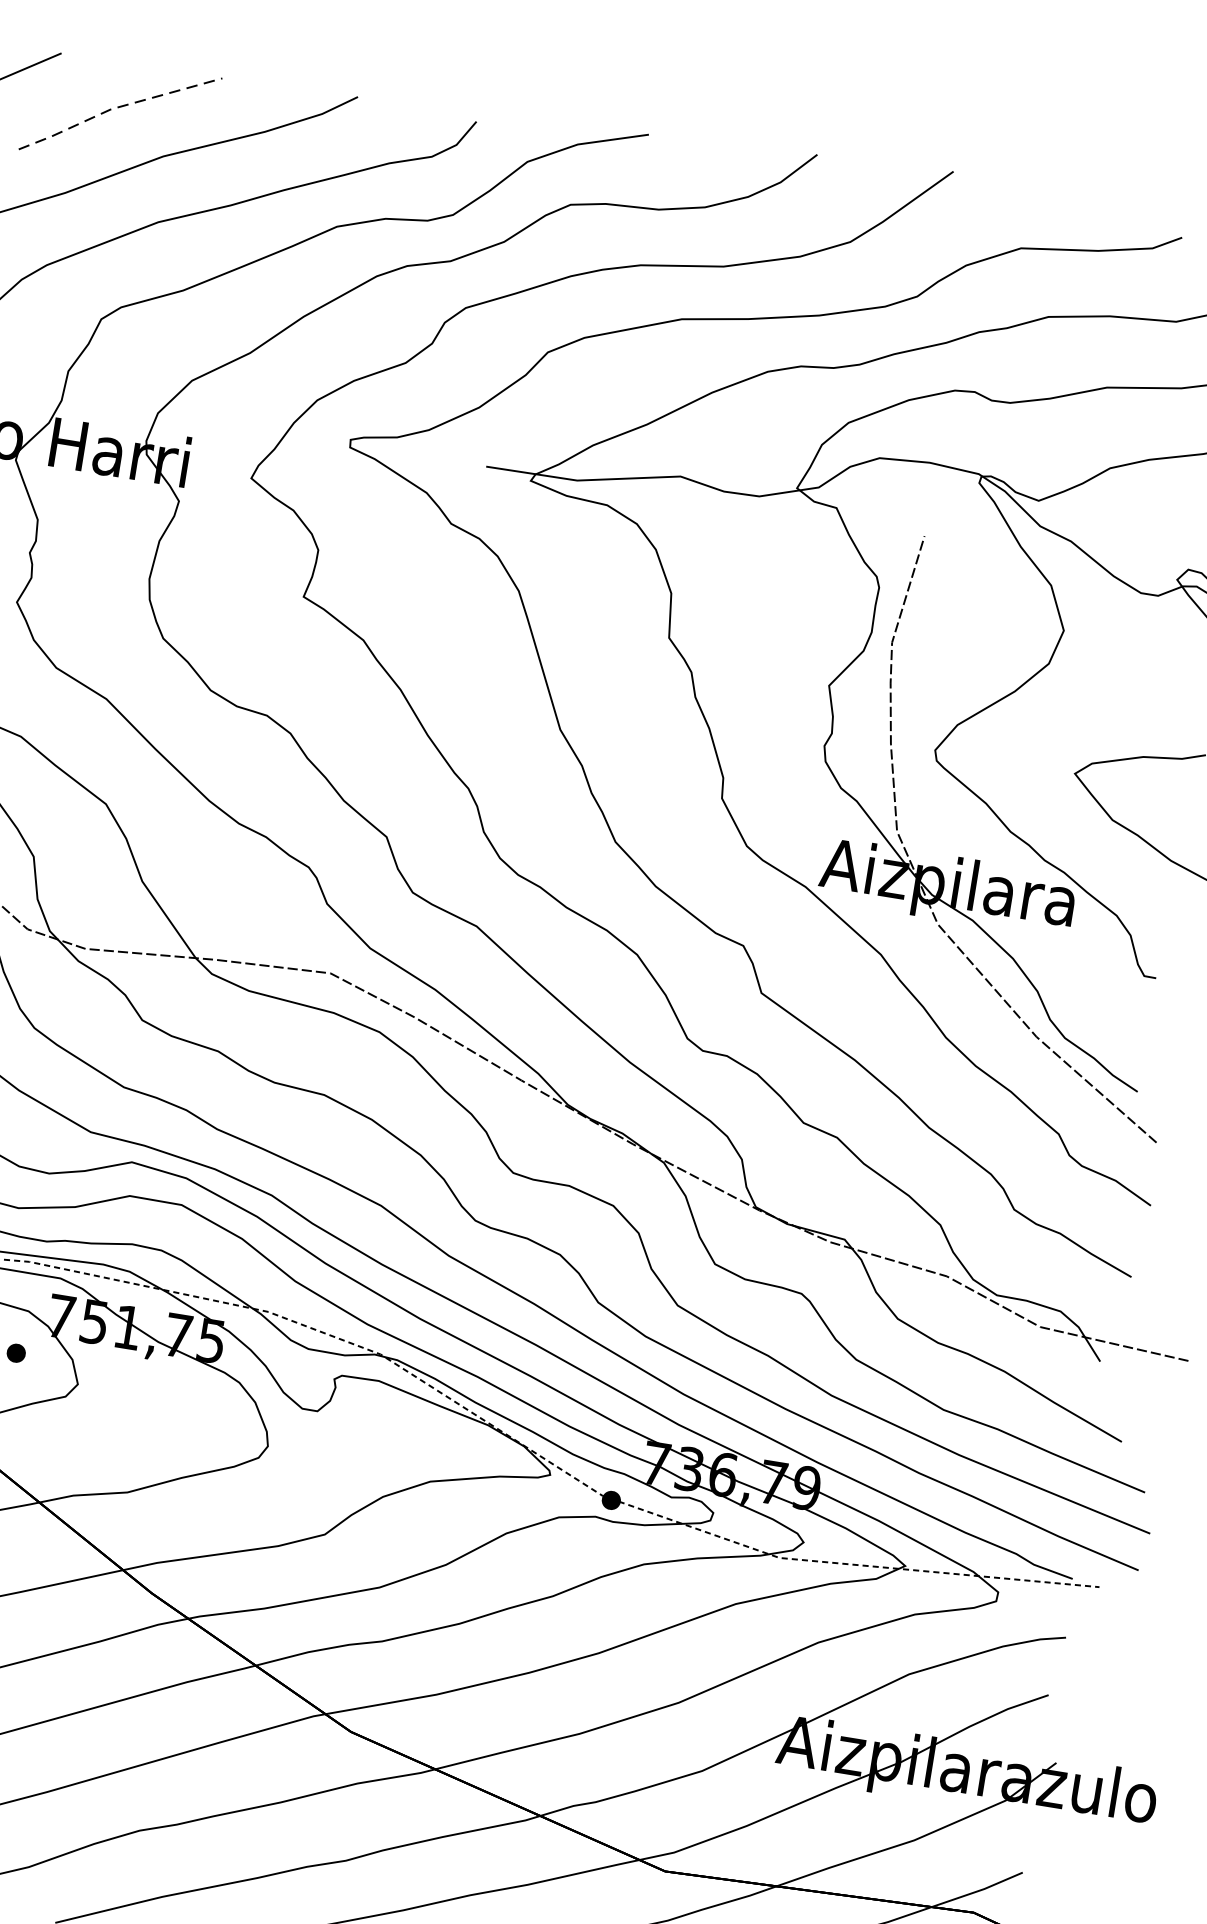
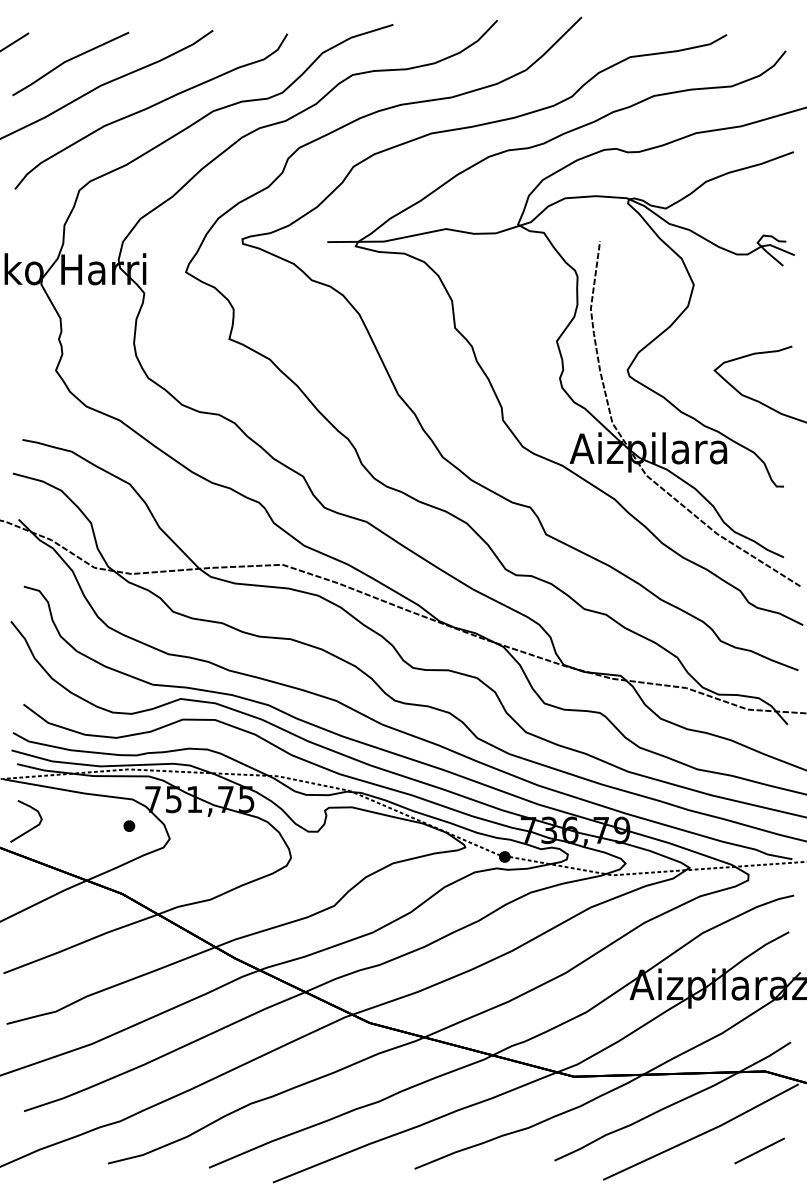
line: (116, 107) -> (67, 60), dashed -> solid

